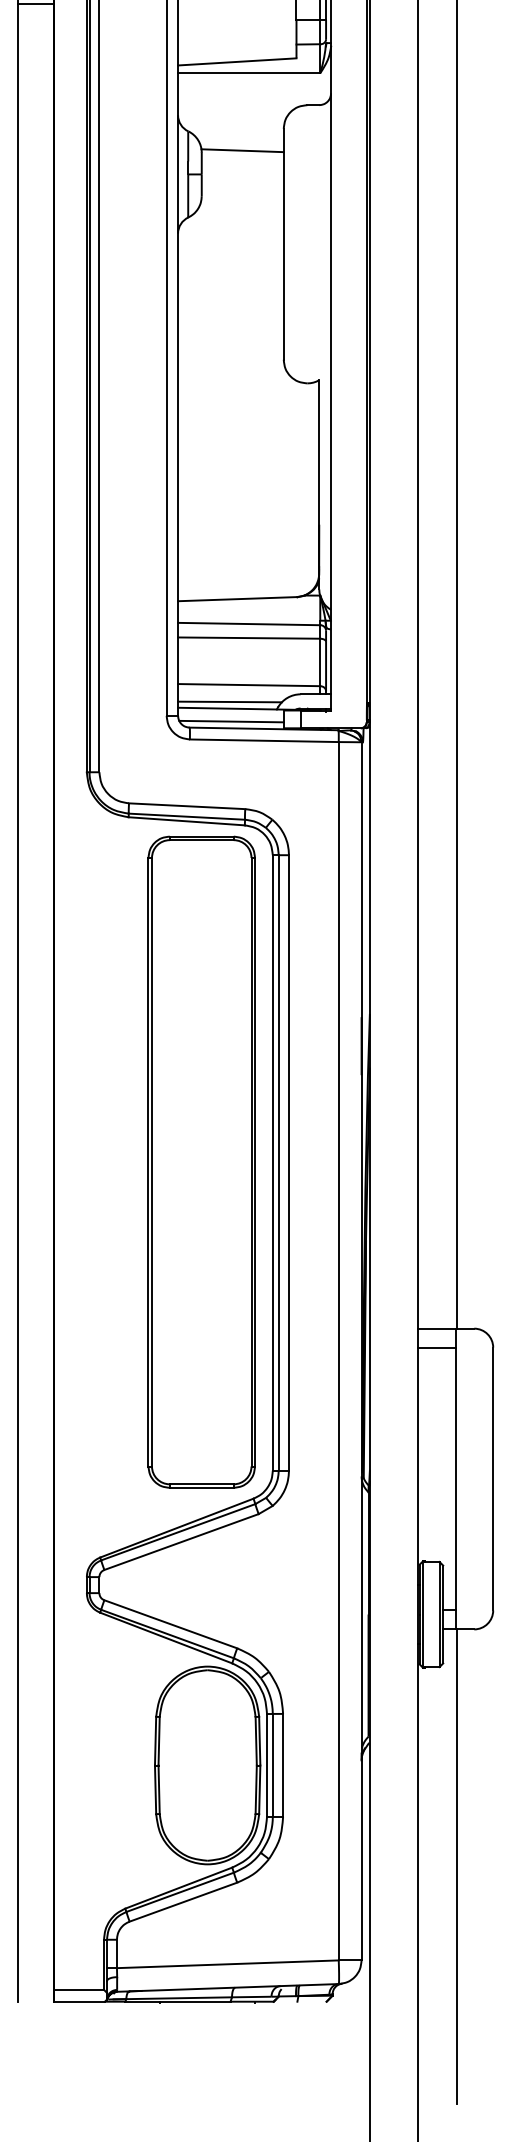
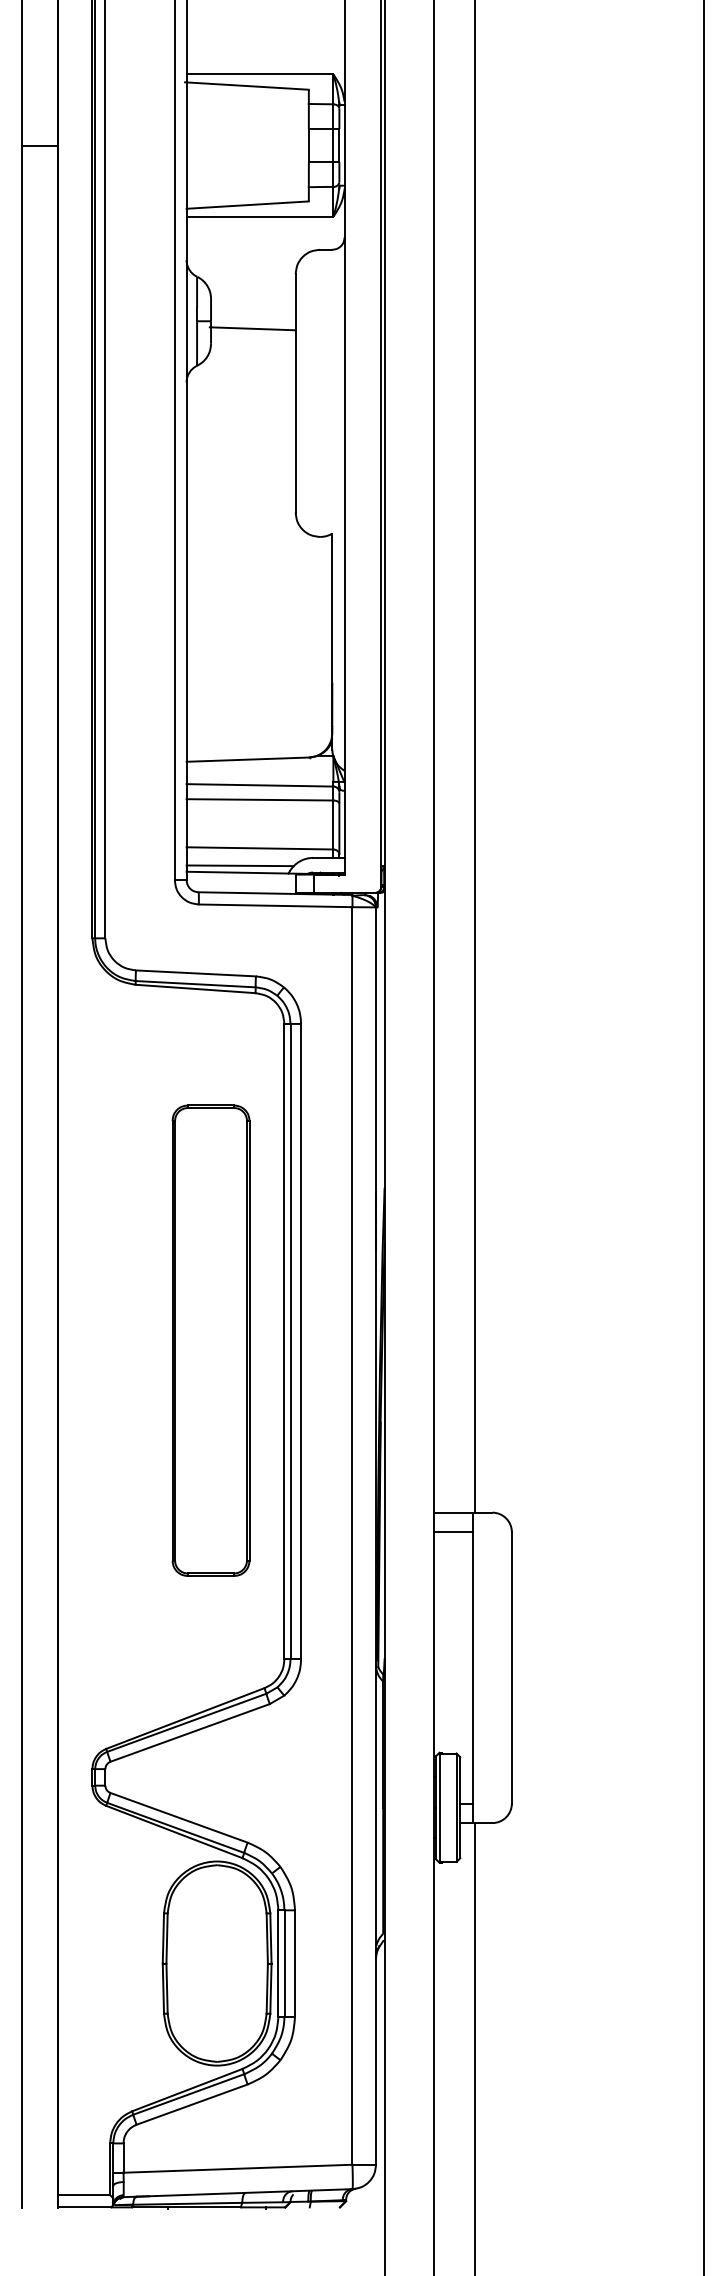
line: (241, 150) -> (251, 328), moved
line: (231, 721) -> (241, 885), removed
part: (201, 1161) -> (210, 1340), size x0.7

